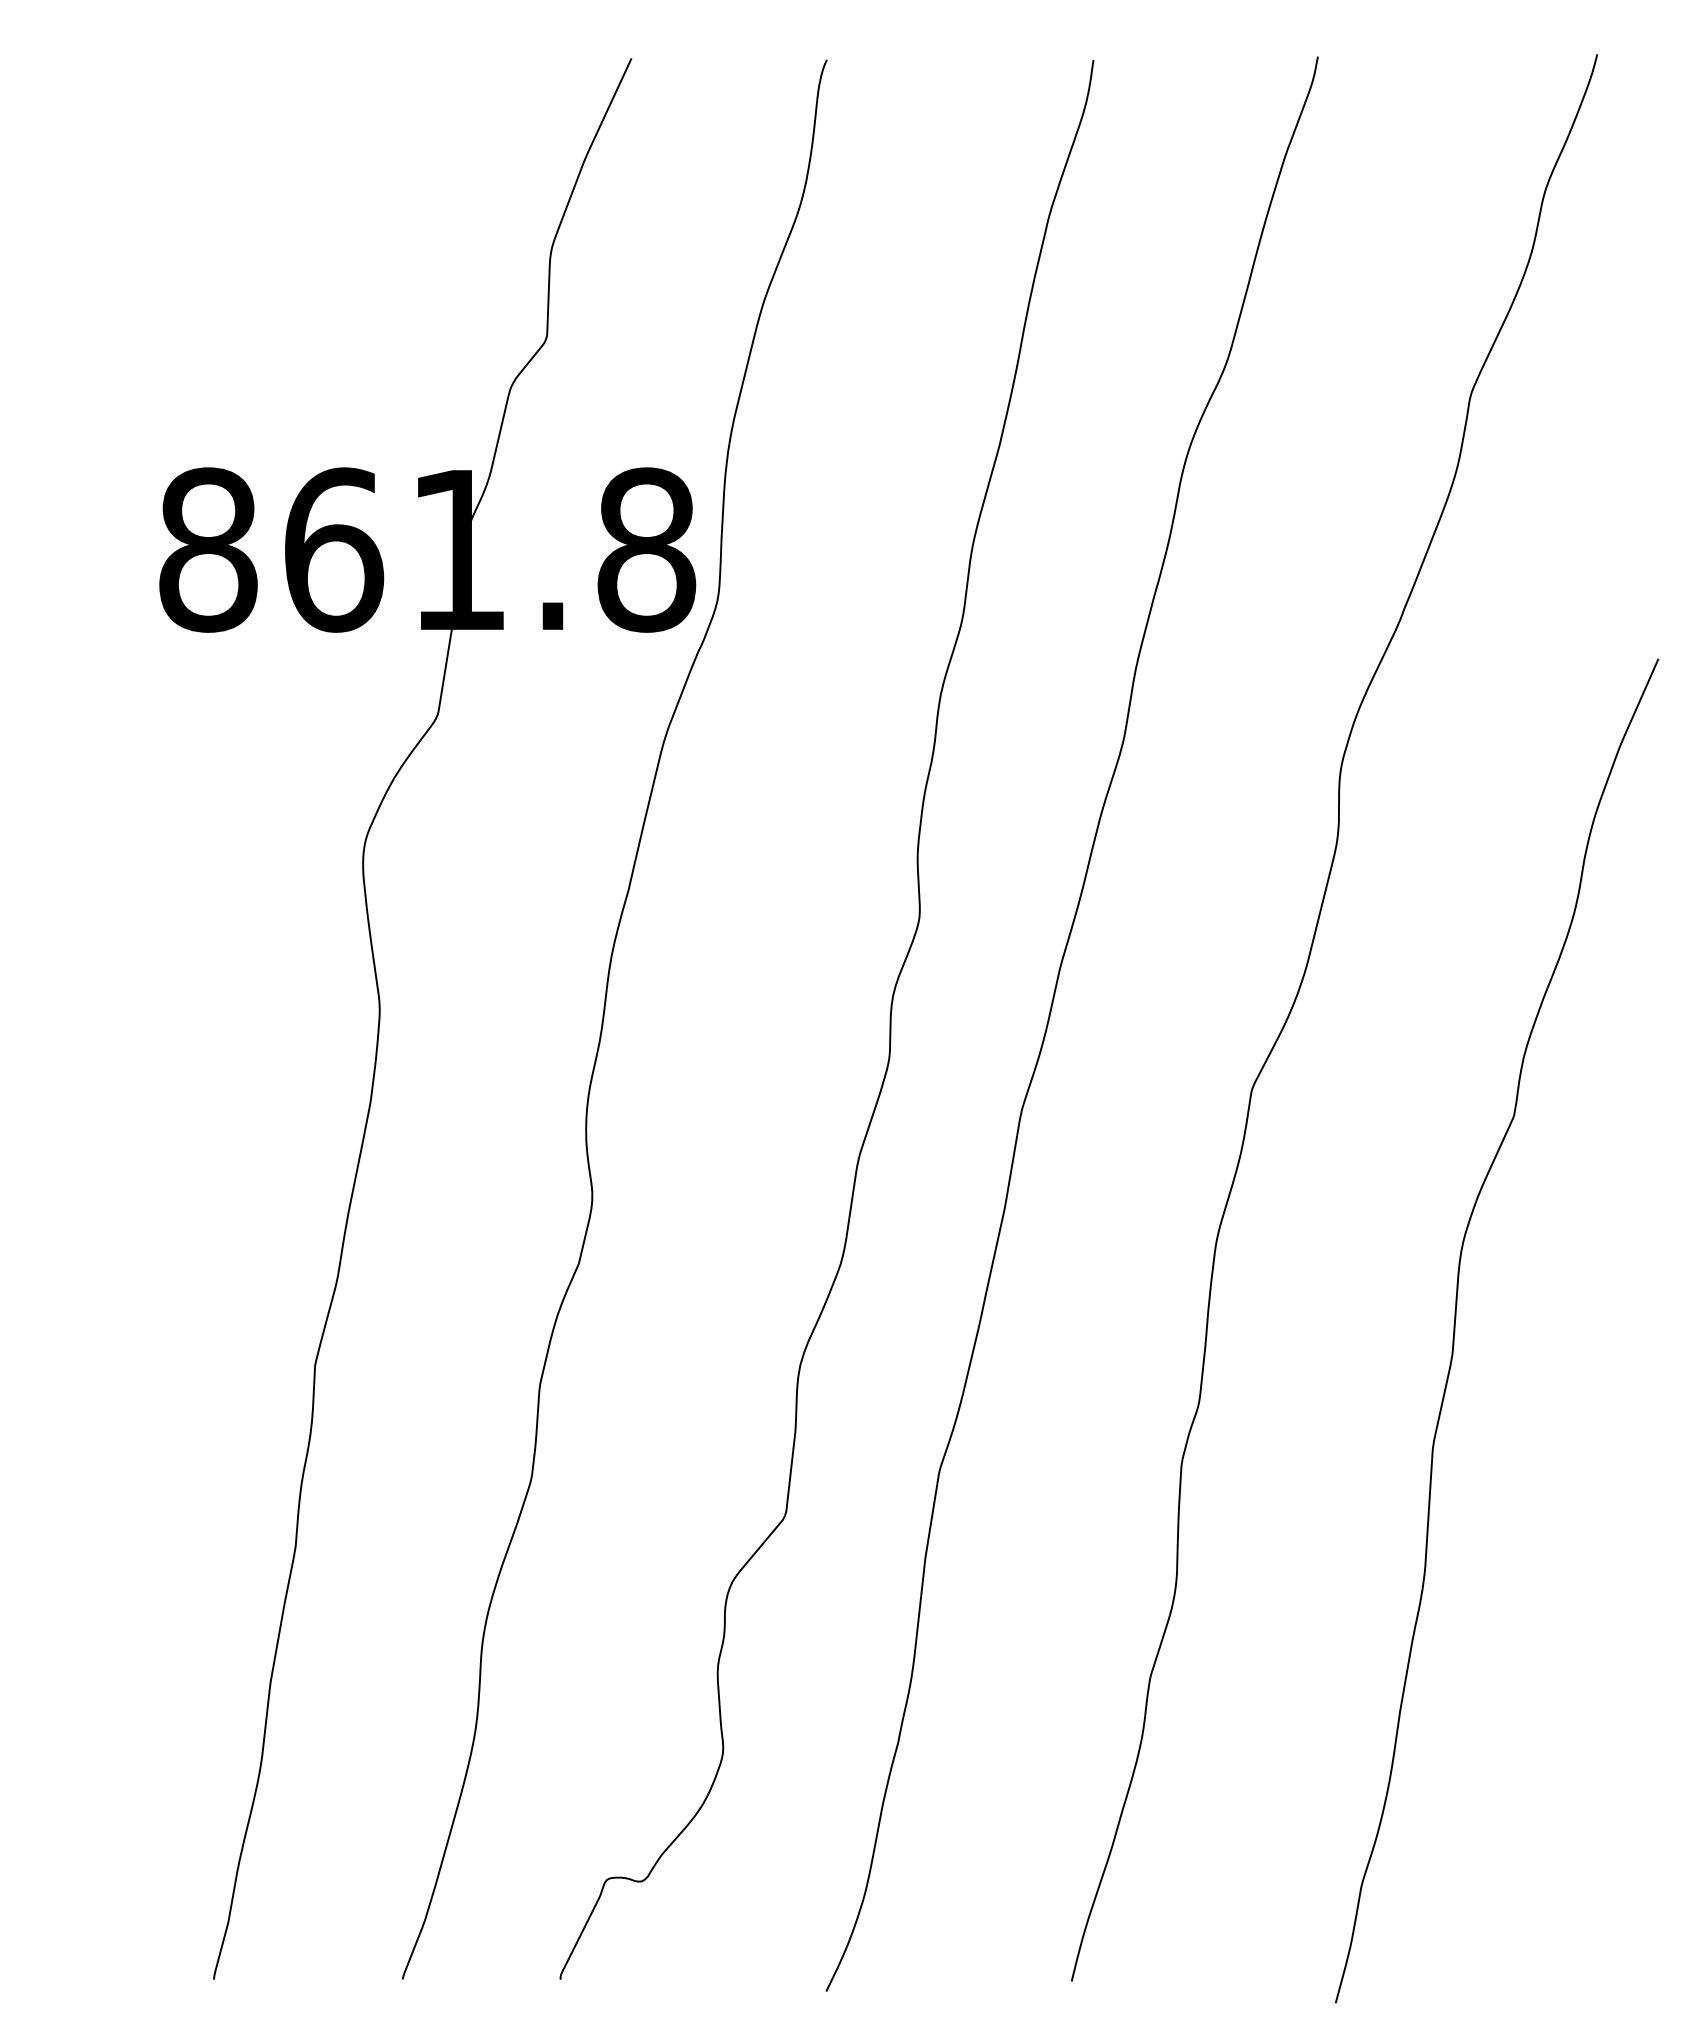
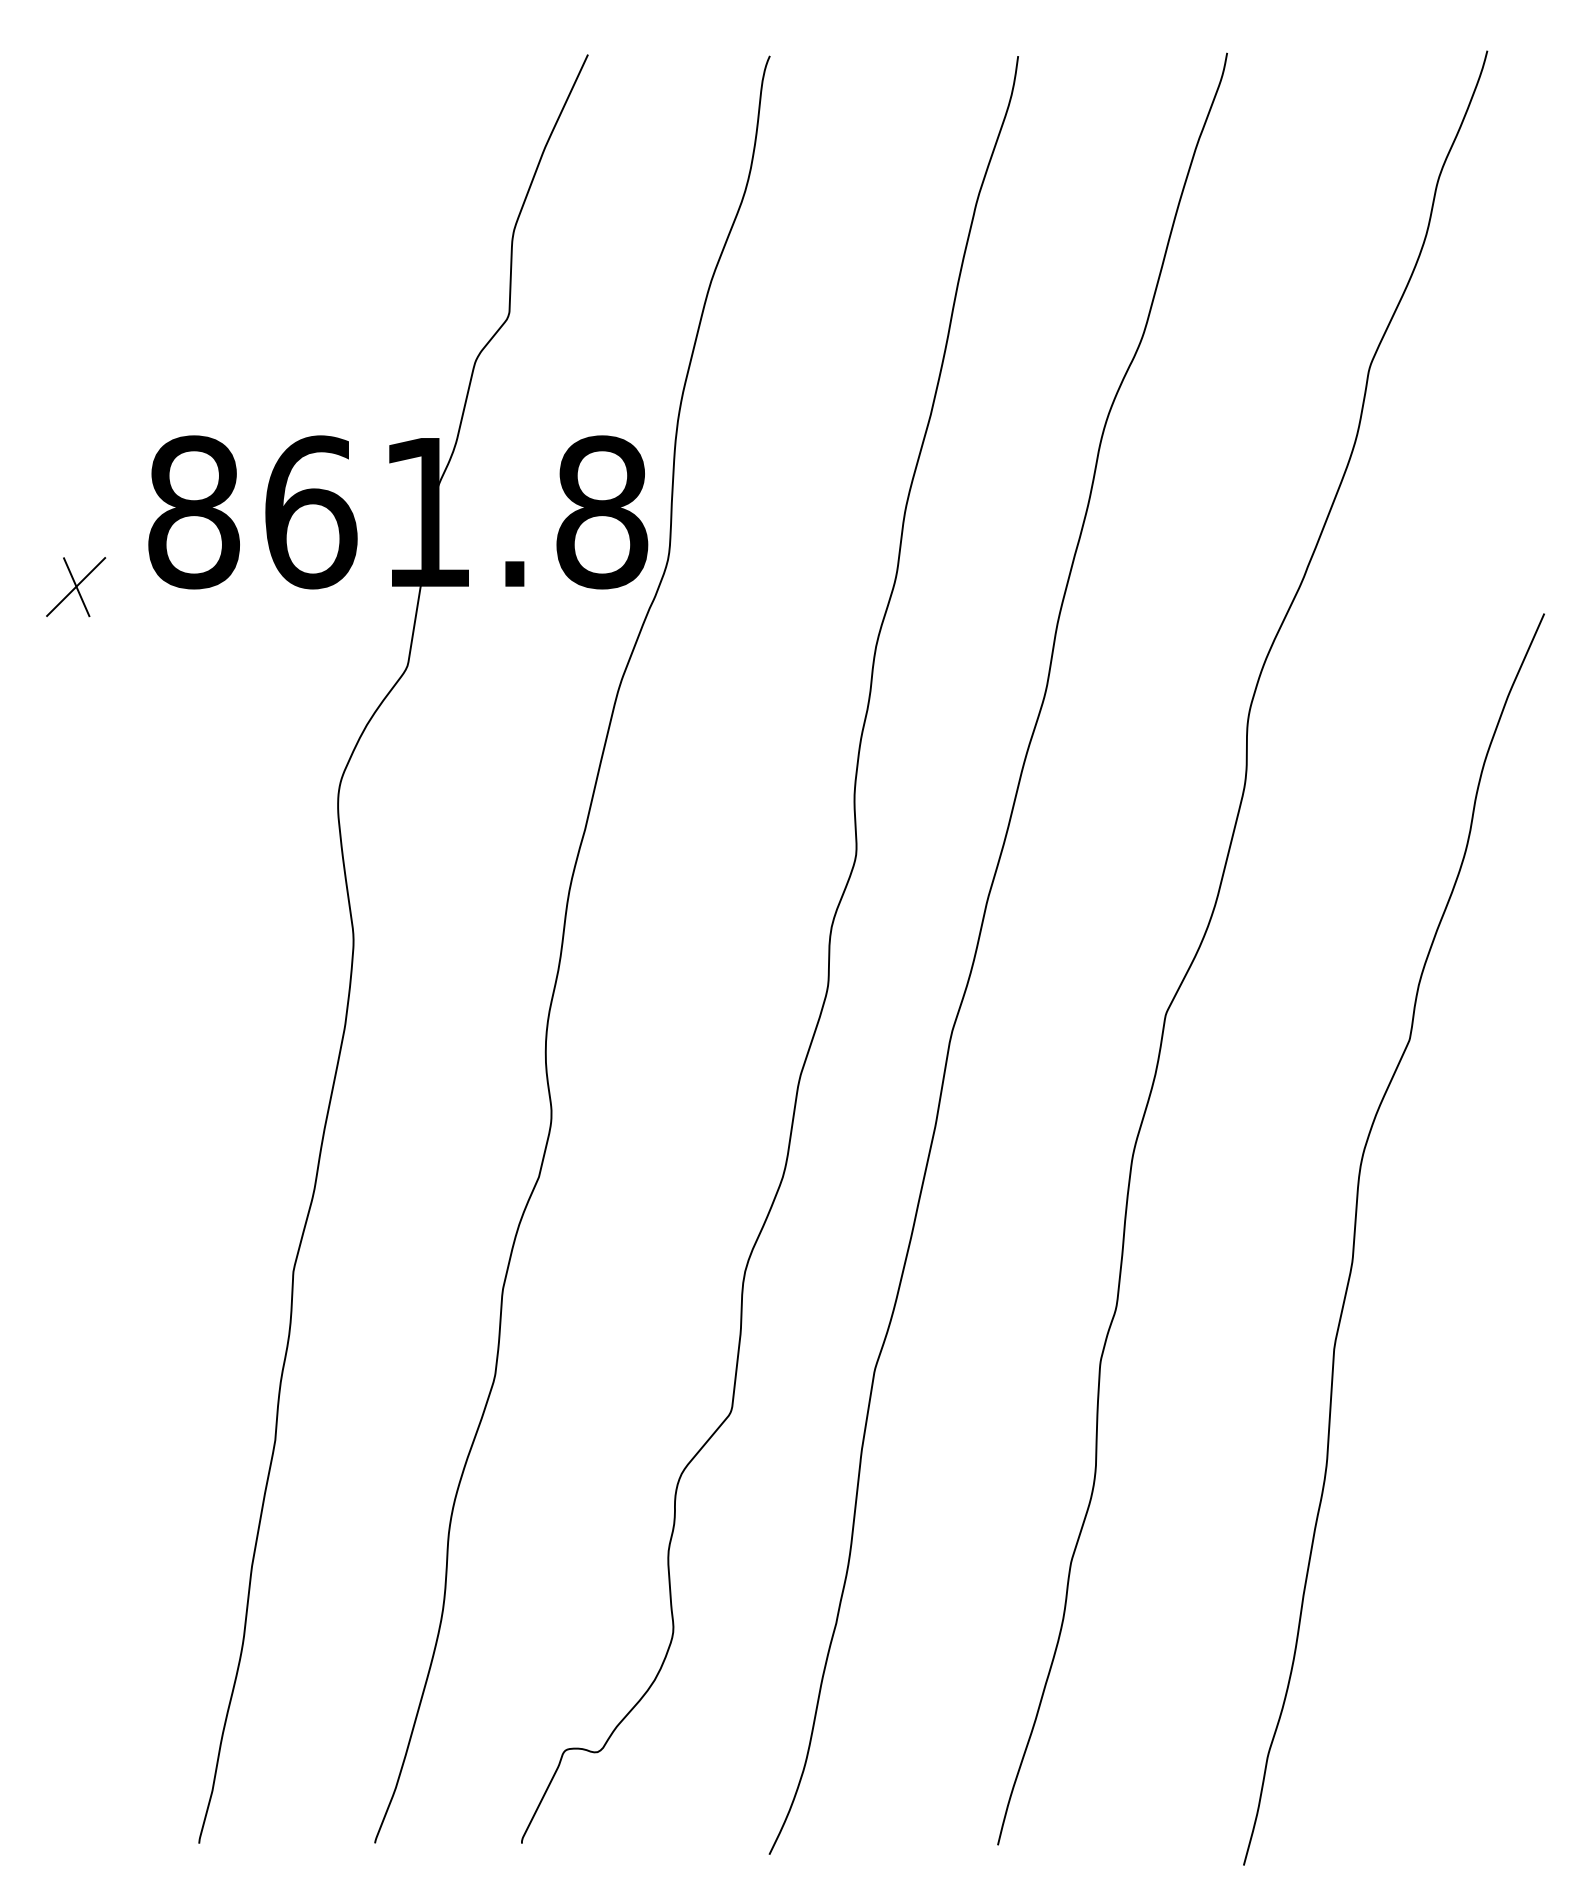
part: (81, 630) -> (75, 587), added

